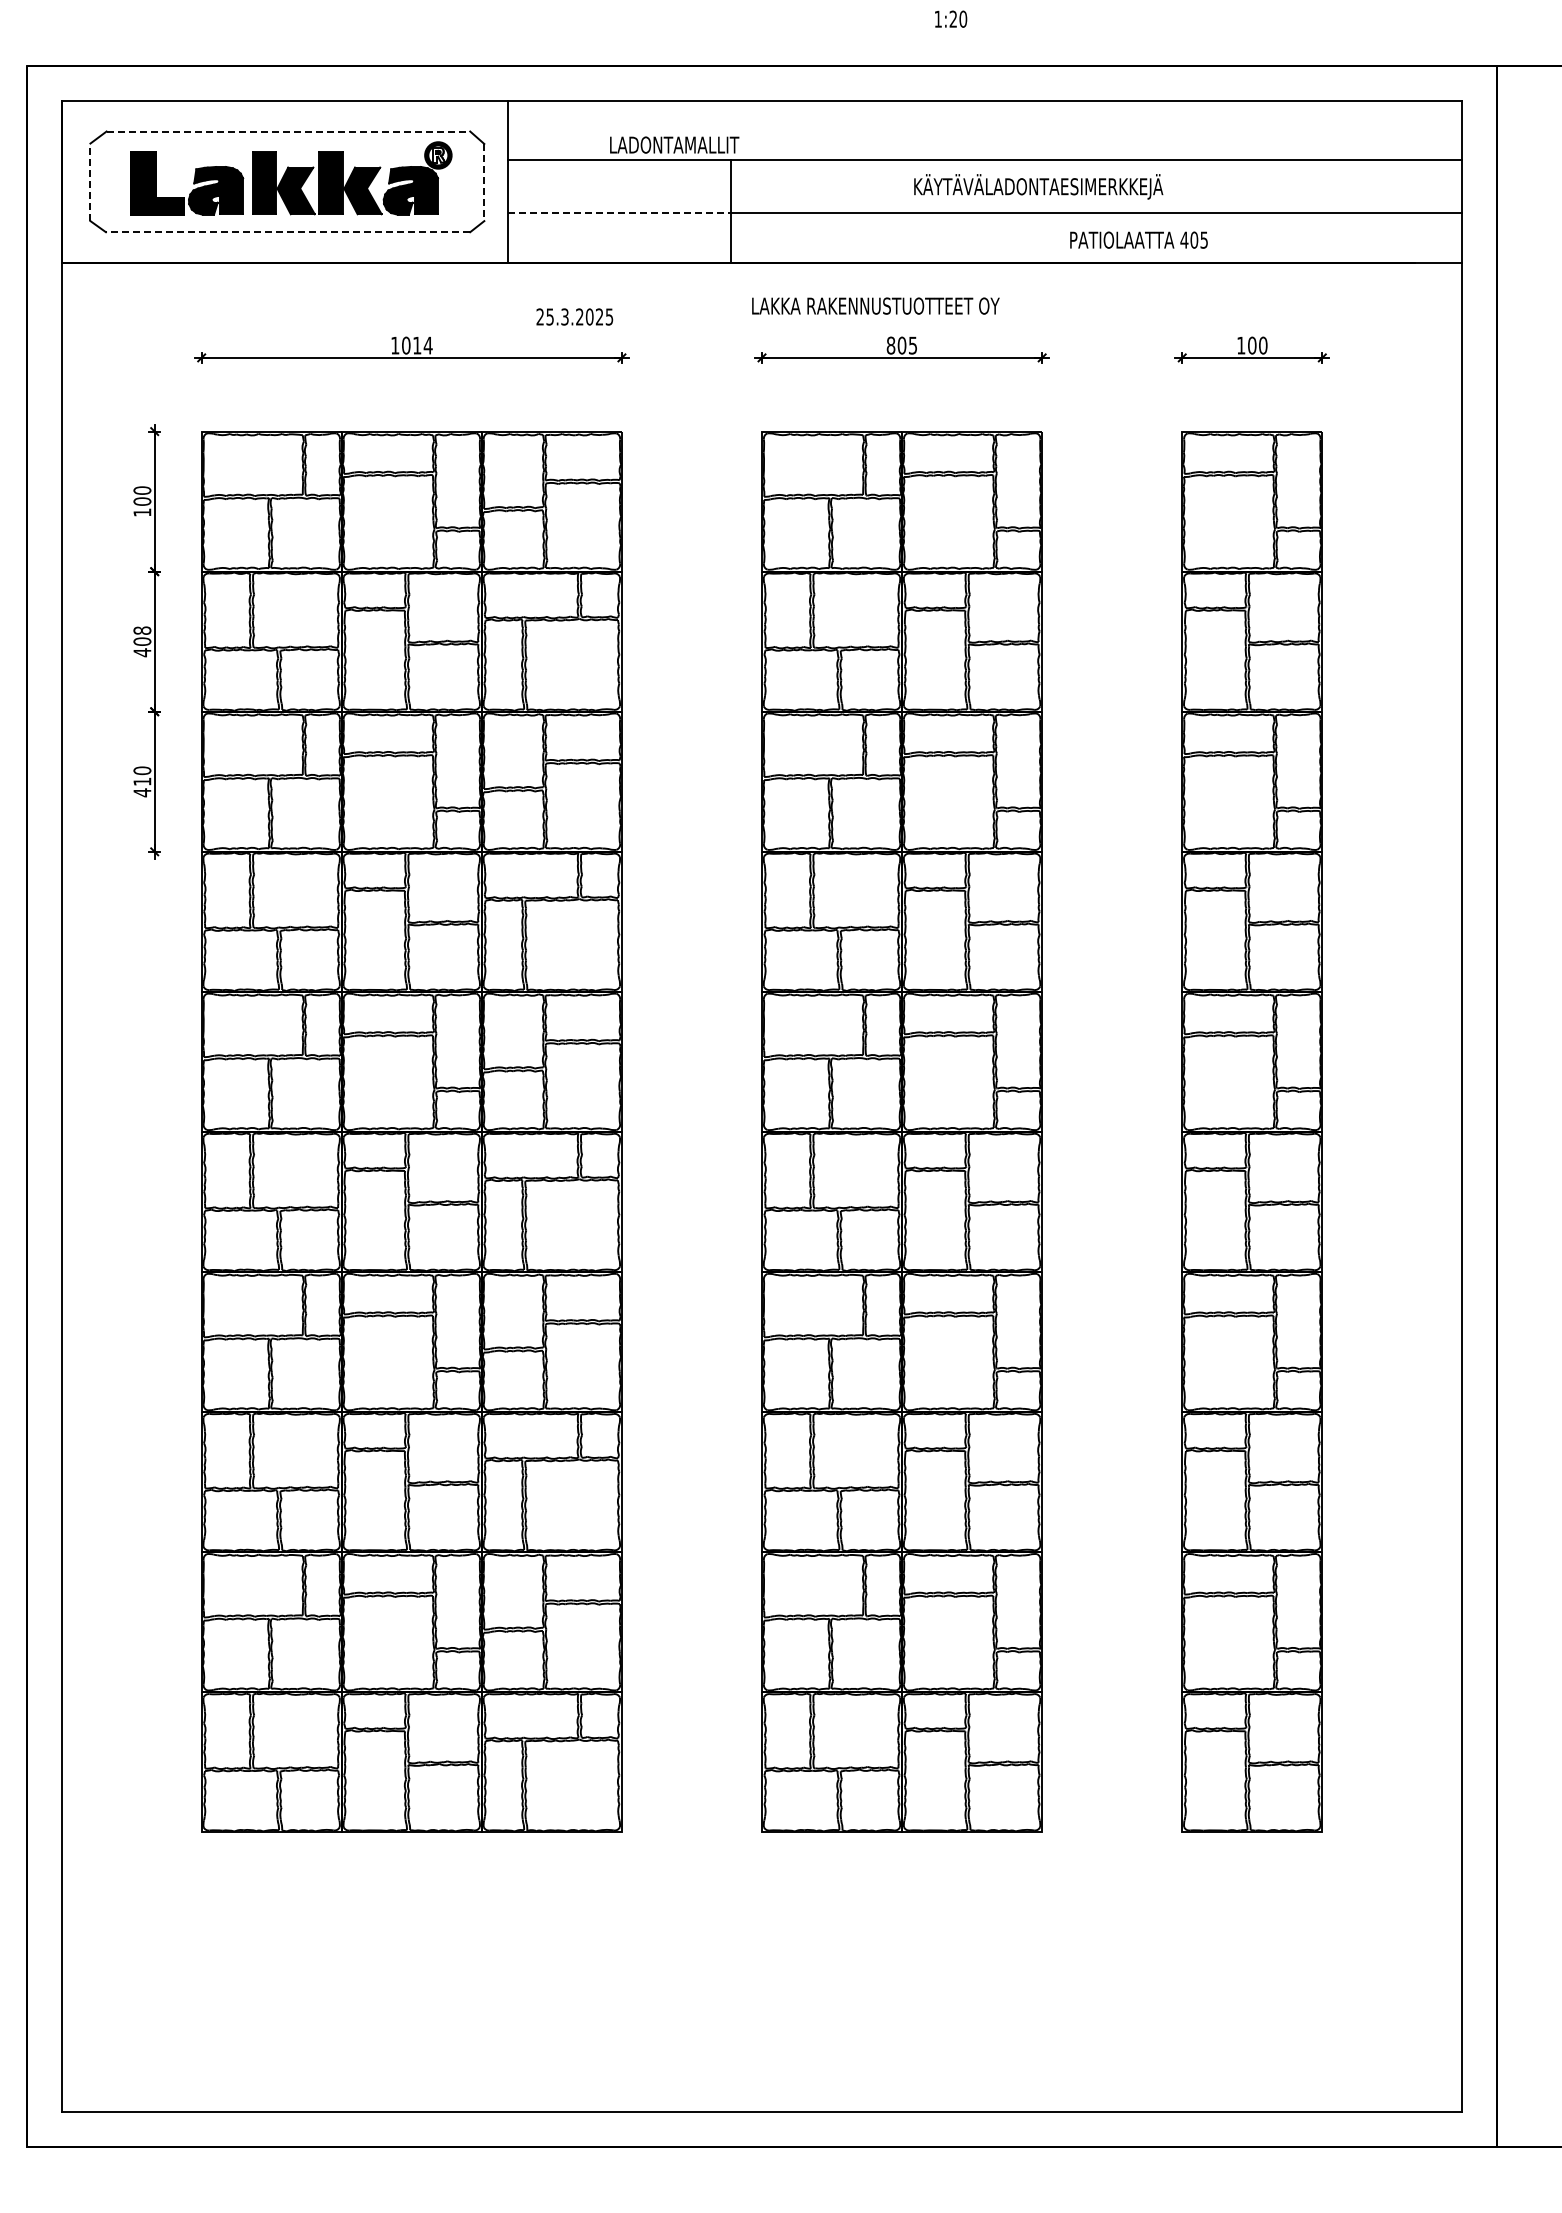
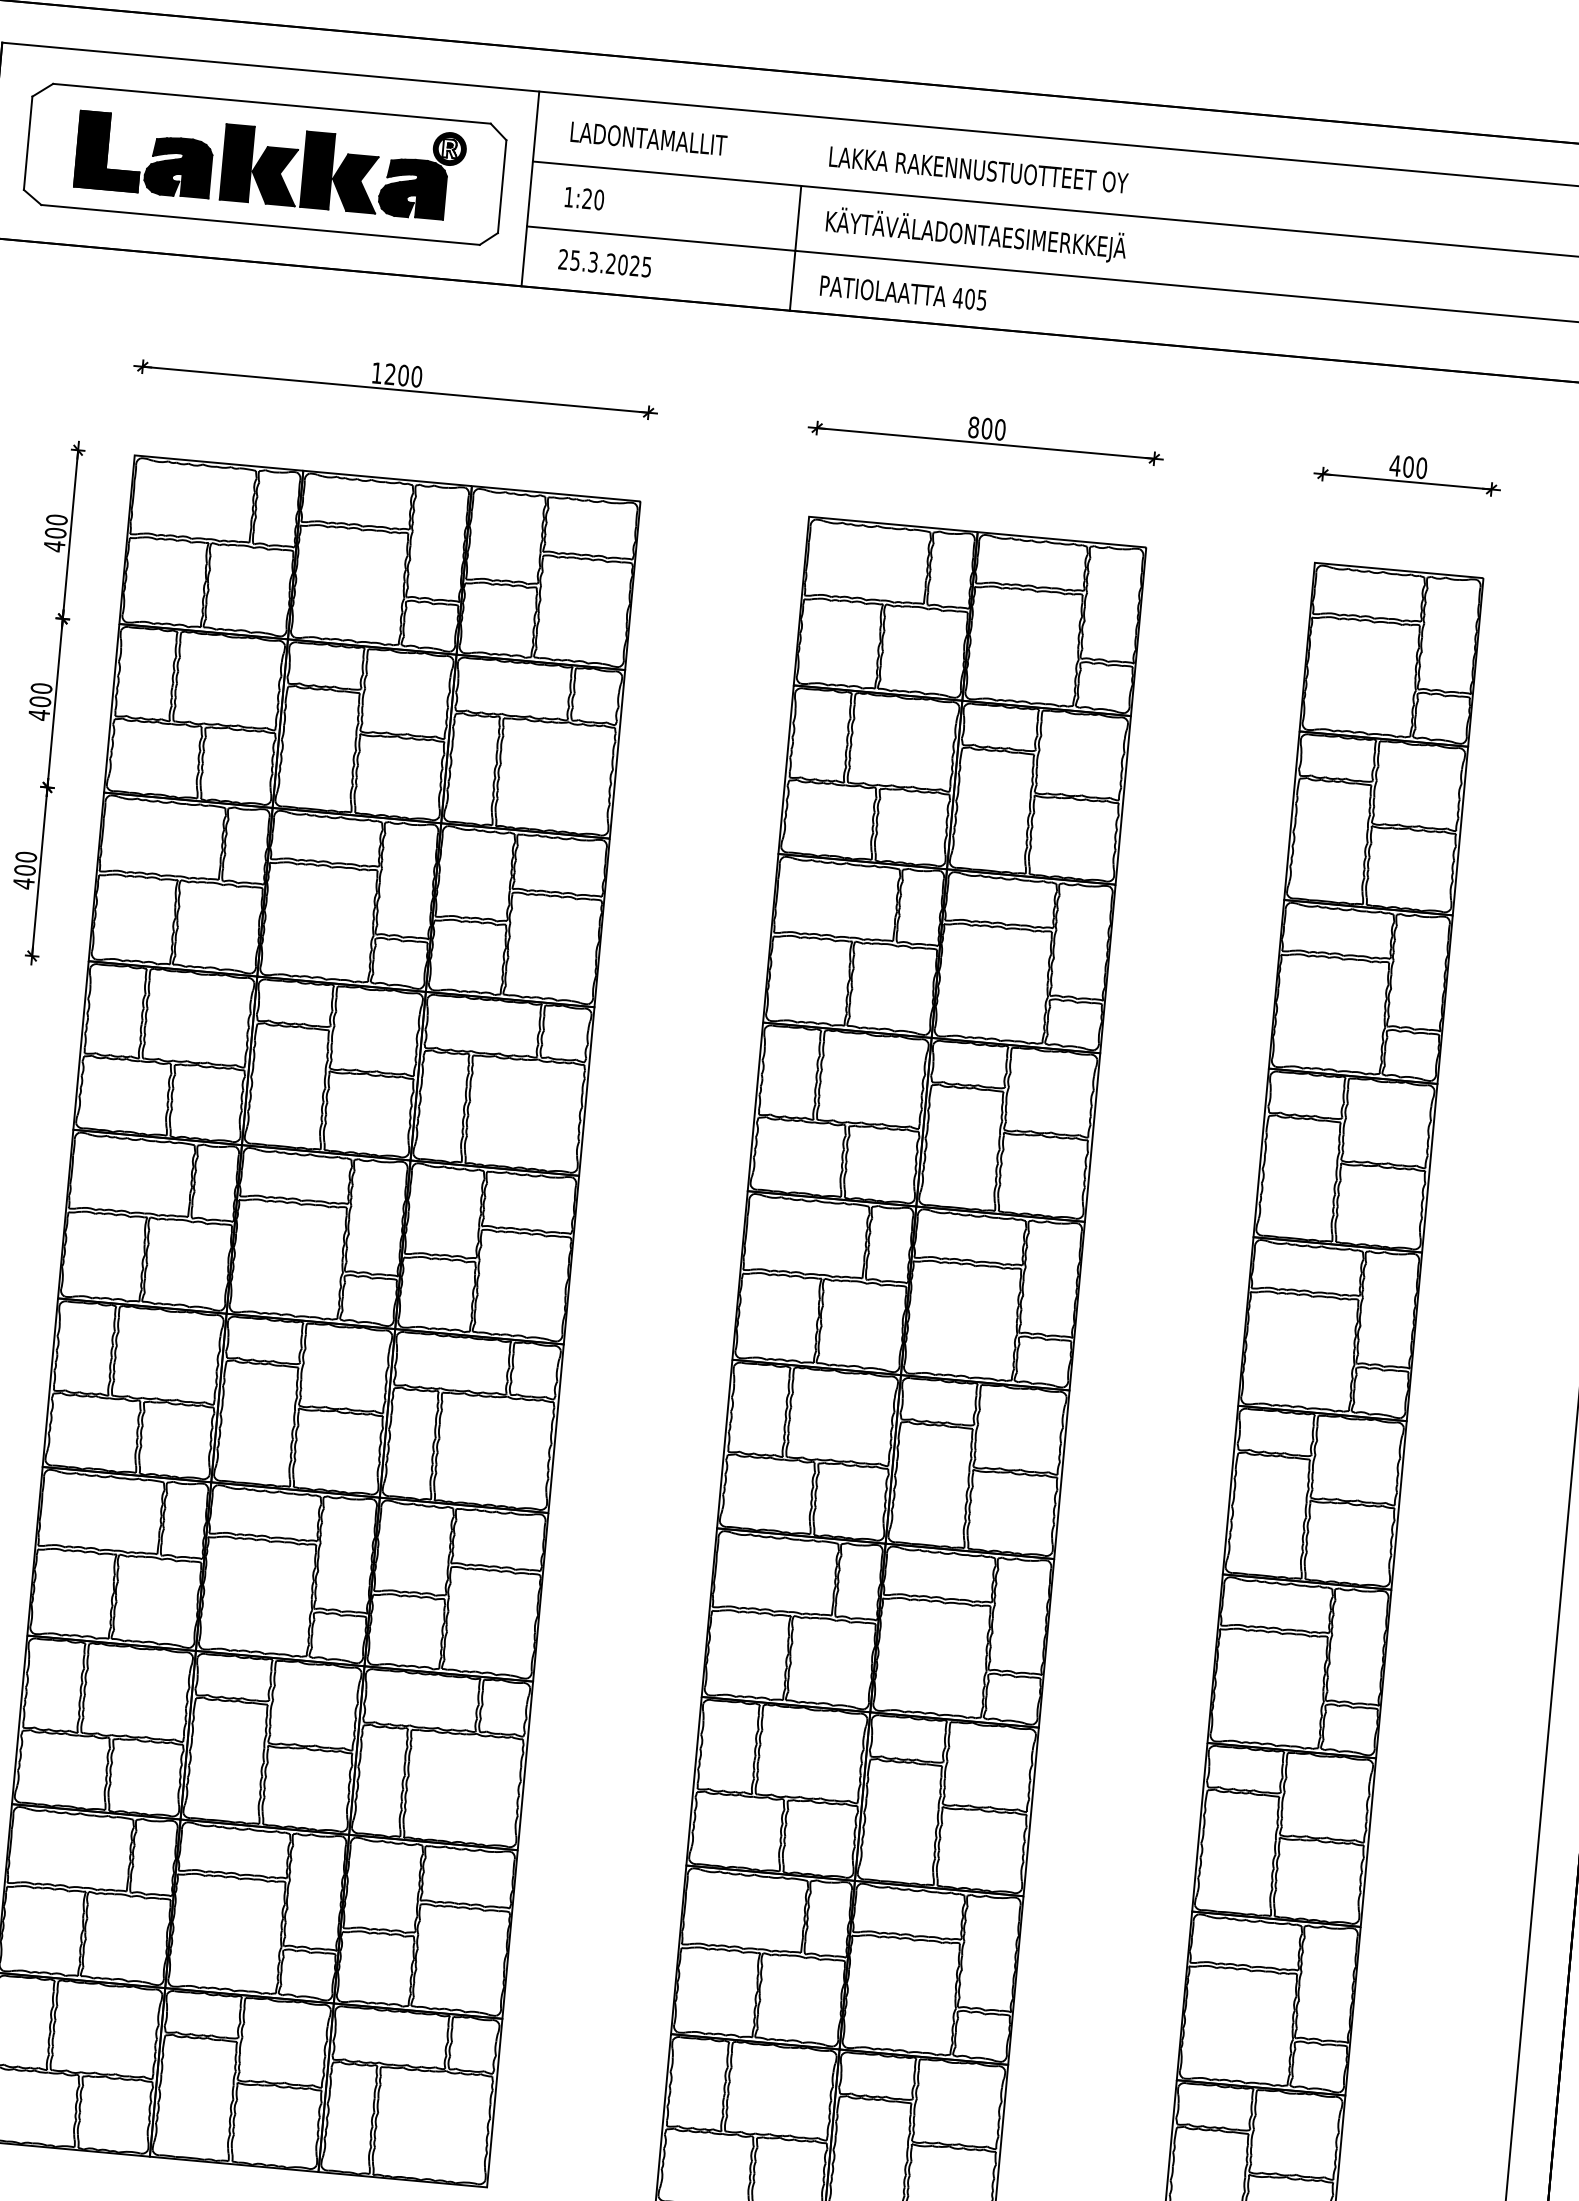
text: (951, 18) -> (585, 197), moved
line: (288, 131) -> (272, 103), dashed -> solid
text: (674, 144) -> (648, 138), moved
line: (90, 182) -> (28, 143), dashed -> solid
line: (484, 182) -> (502, 186), dashed -> solid
text: (1038, 186) -> (976, 234), moved
line: (619, 213) -> (661, 238), dashed -> solid
line: (287, 232) -> (259, 225), dashed -> solid
text: (1138, 239) -> (902, 292), moved
text: (875, 305) -> (978, 169), moved
text: (574, 316) -> (604, 262), moved
text: (417, 345) -> (403, 375), 1014 -> 1200
text: (912, 345) -> (999, 429), 805 -> 800
text: (1240, 345) -> (1394, 465), 100 -> 400
text: (142, 512) -> (54, 546), 100 -> 400
text: (142, 630) -> (41, 688), 408 -> 400
text: (142, 781) -> (25, 870), 410 -> 400

